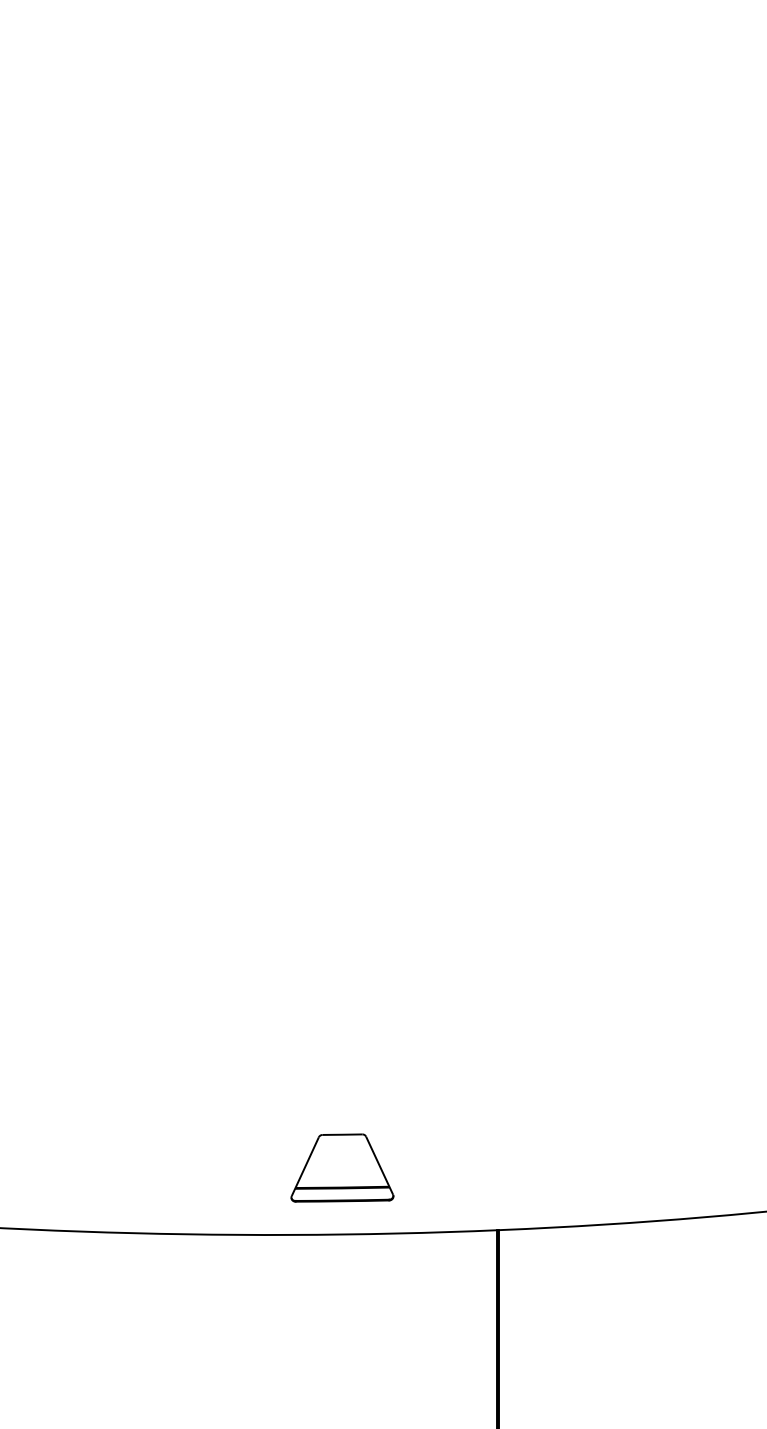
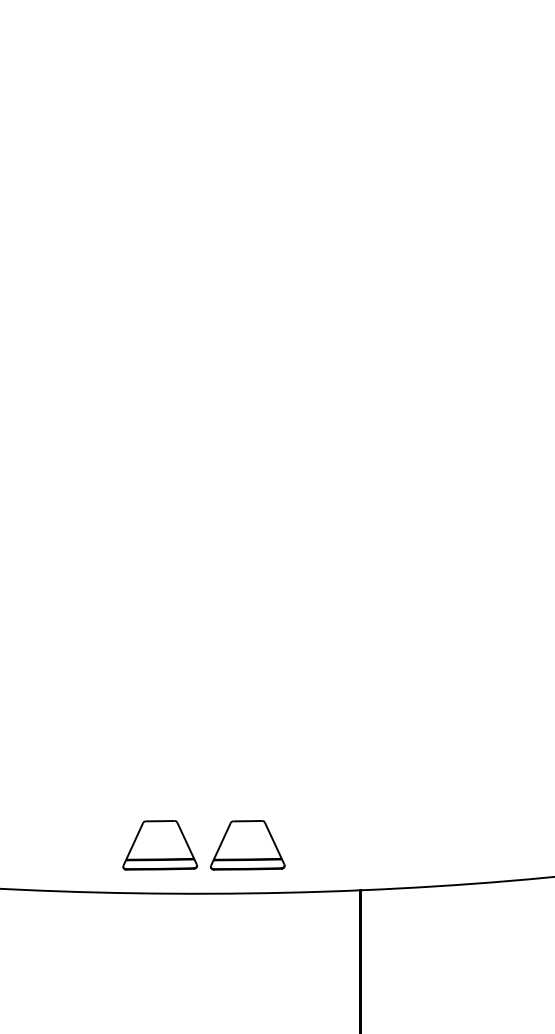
part: (221, 1167) -> (160, 844), added

